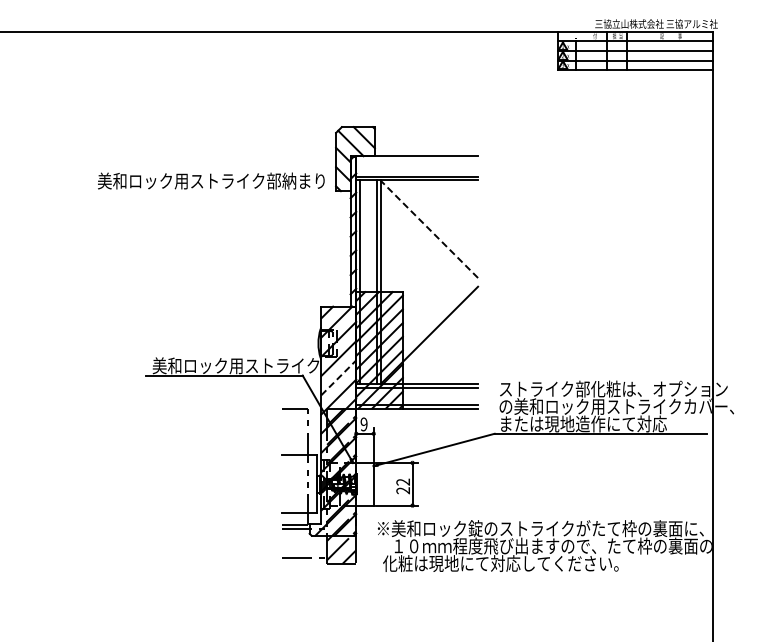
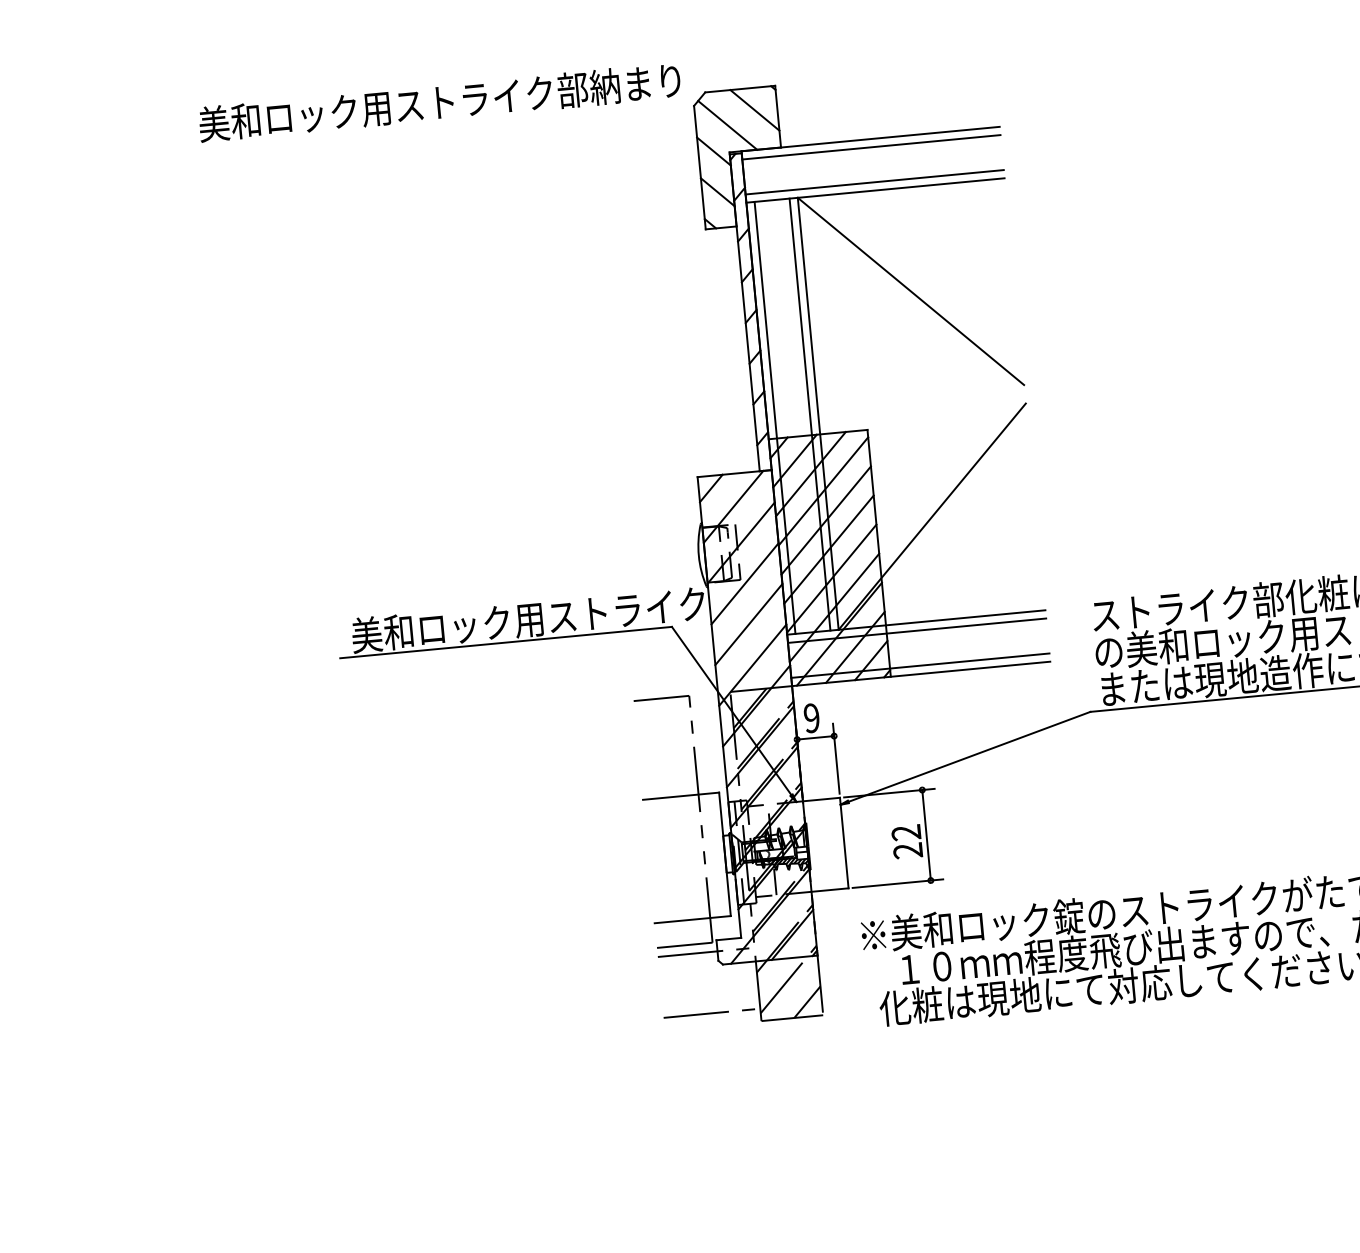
line: (417, 160) -> (872, 148), added
text: (211, 180) -> (440, 101), moved
line: (429, 229) -> (911, 291), dashed -> solid
line: (338, 377) -> (748, 623), dashed -> solid

